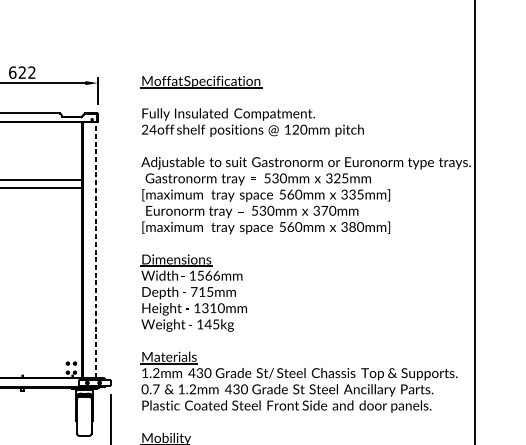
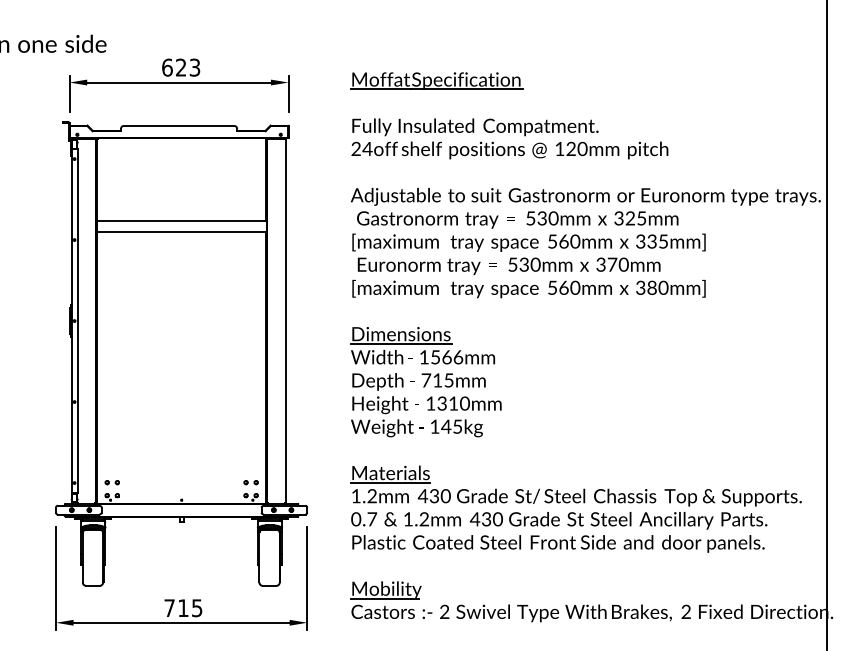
text: (31, 72) -> (194, 67), 622 -> 623
line: (95, 249) -> (285, 320), dashed -> solid

